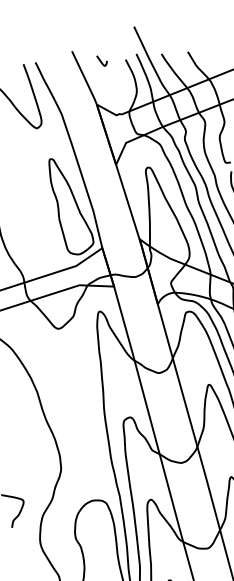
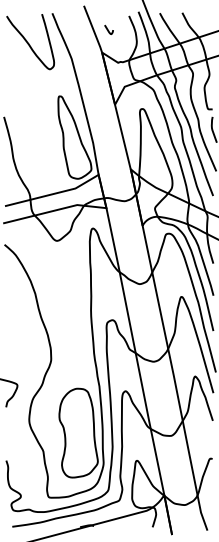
curve: (101, 60) -> (108, 29), moved

